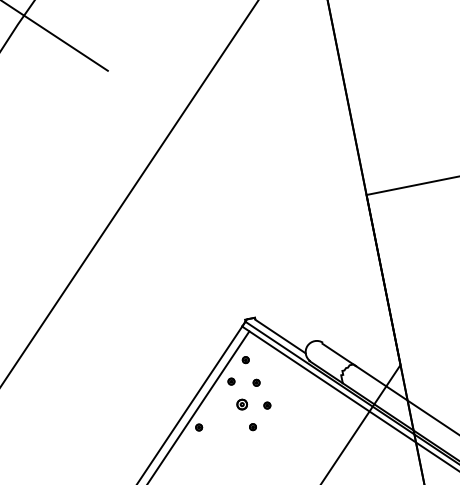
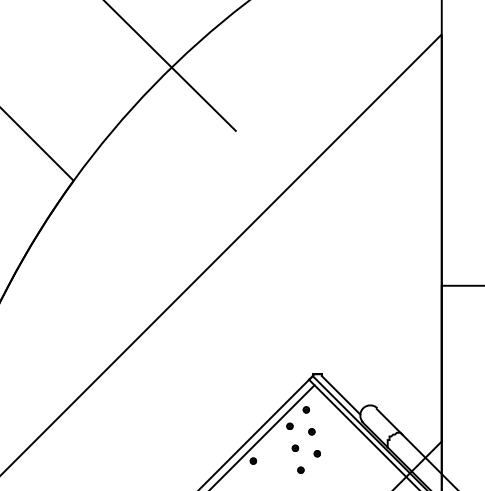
part: (242, 403) -> (295, 447), size x0.62

